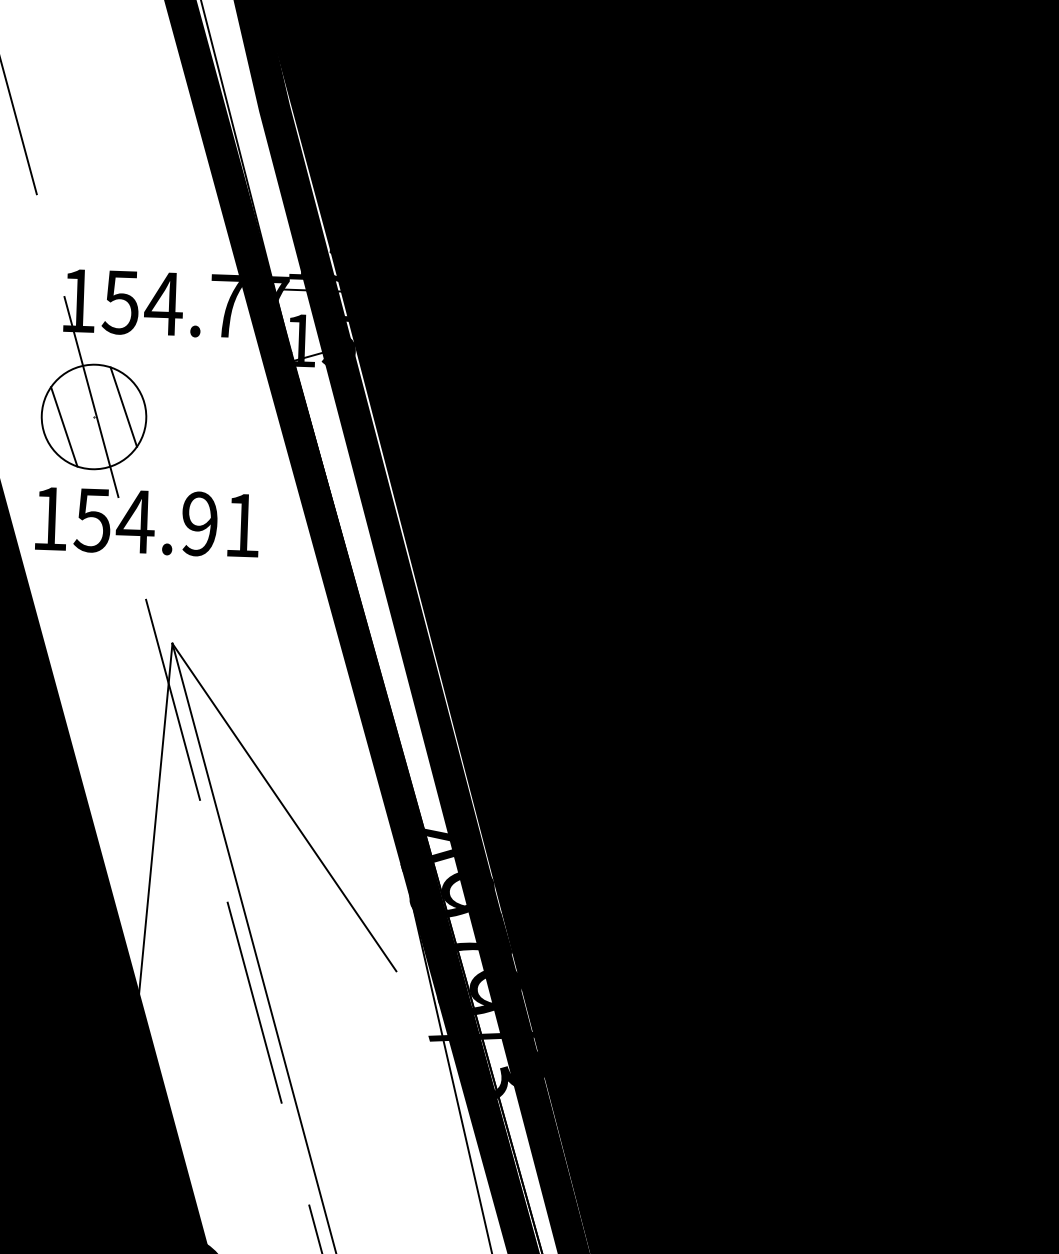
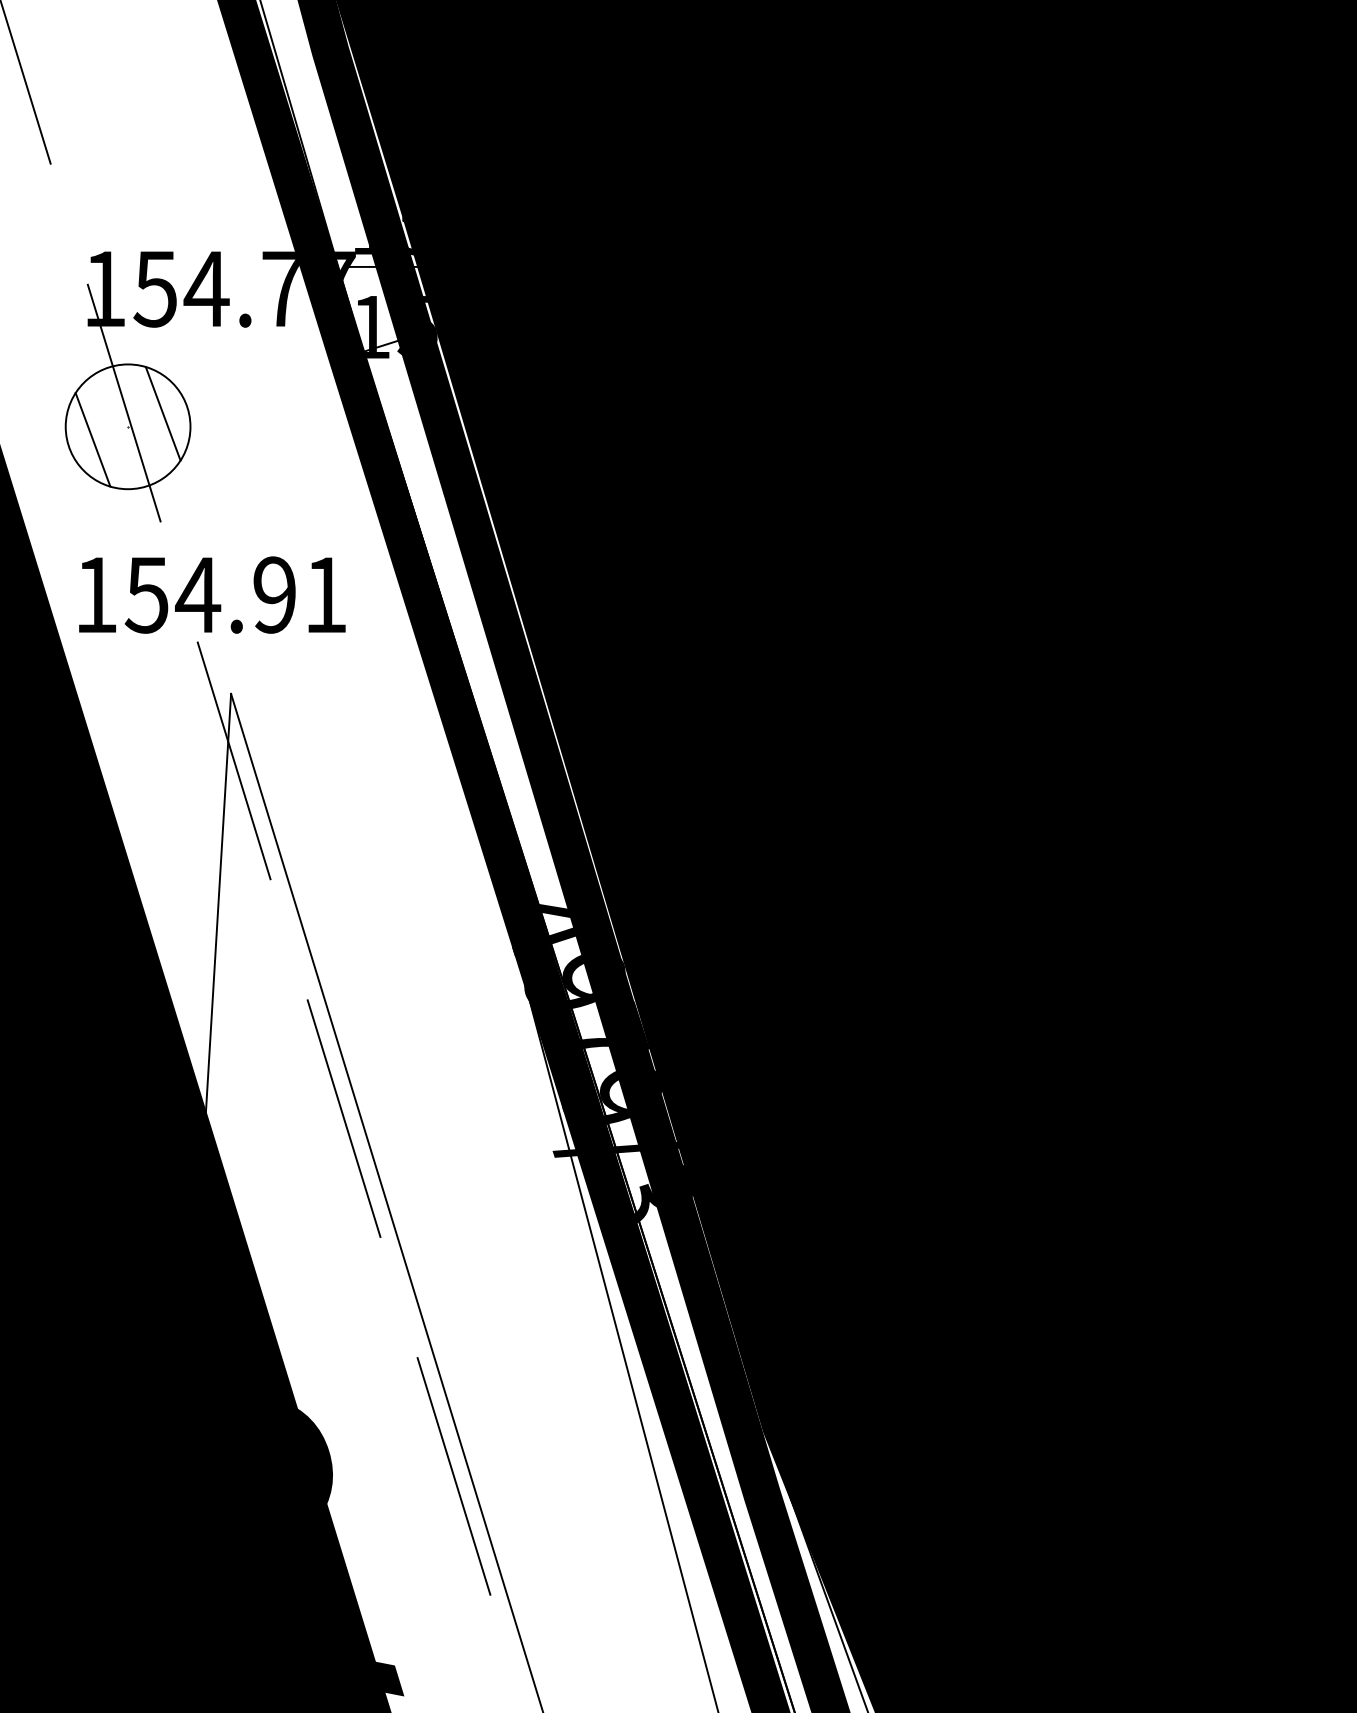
text: (147, 521) -> (212, 594), moved
line: (284, 807) -> (371, 884), removed

